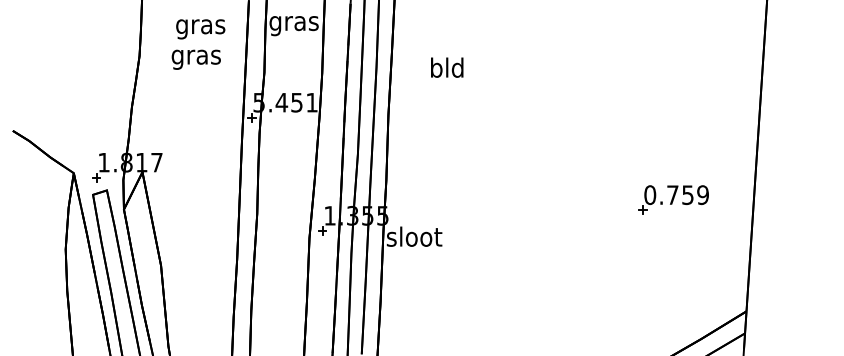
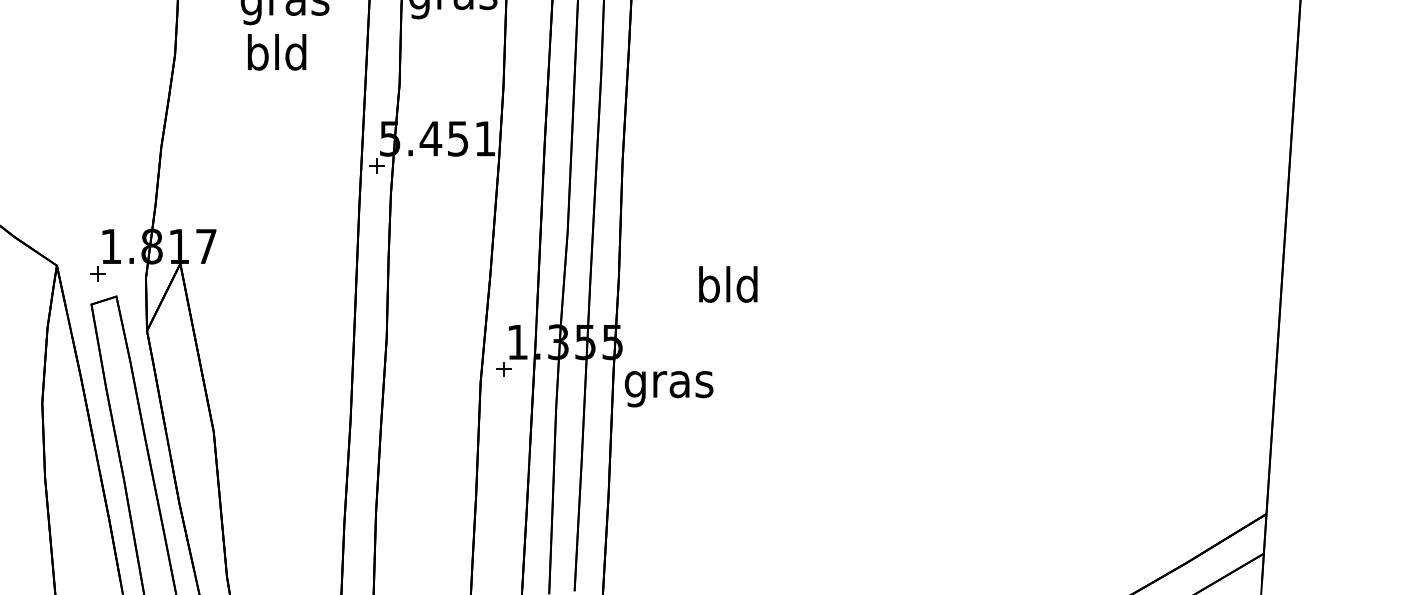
text: (195, 56) -> (275, 55), gras -> bld
text: (447, 67) -> (728, 284), moved
part: (673, 199) -> (1135, 312), removed
text: (414, 238) -> (669, 383), sloot -> gras

